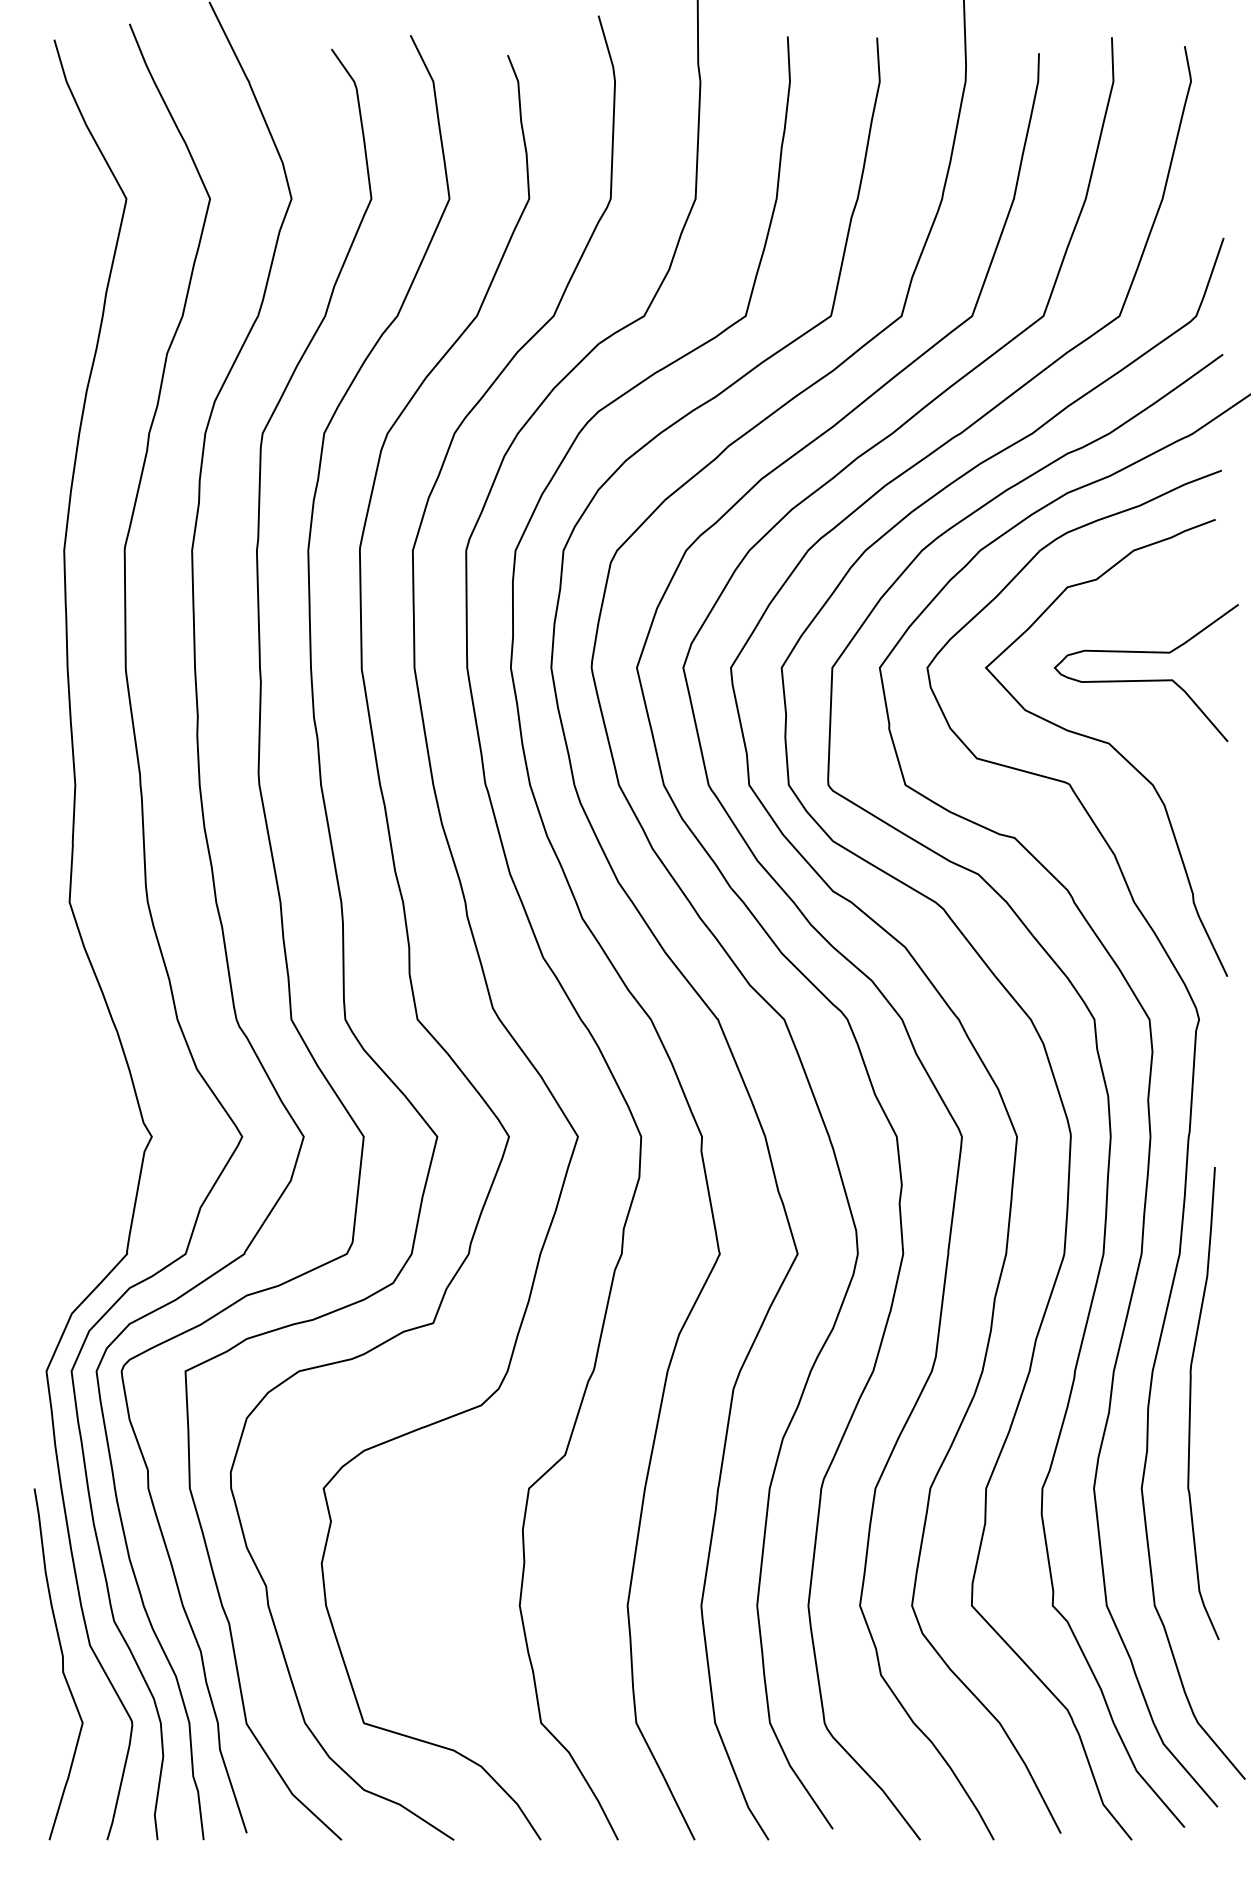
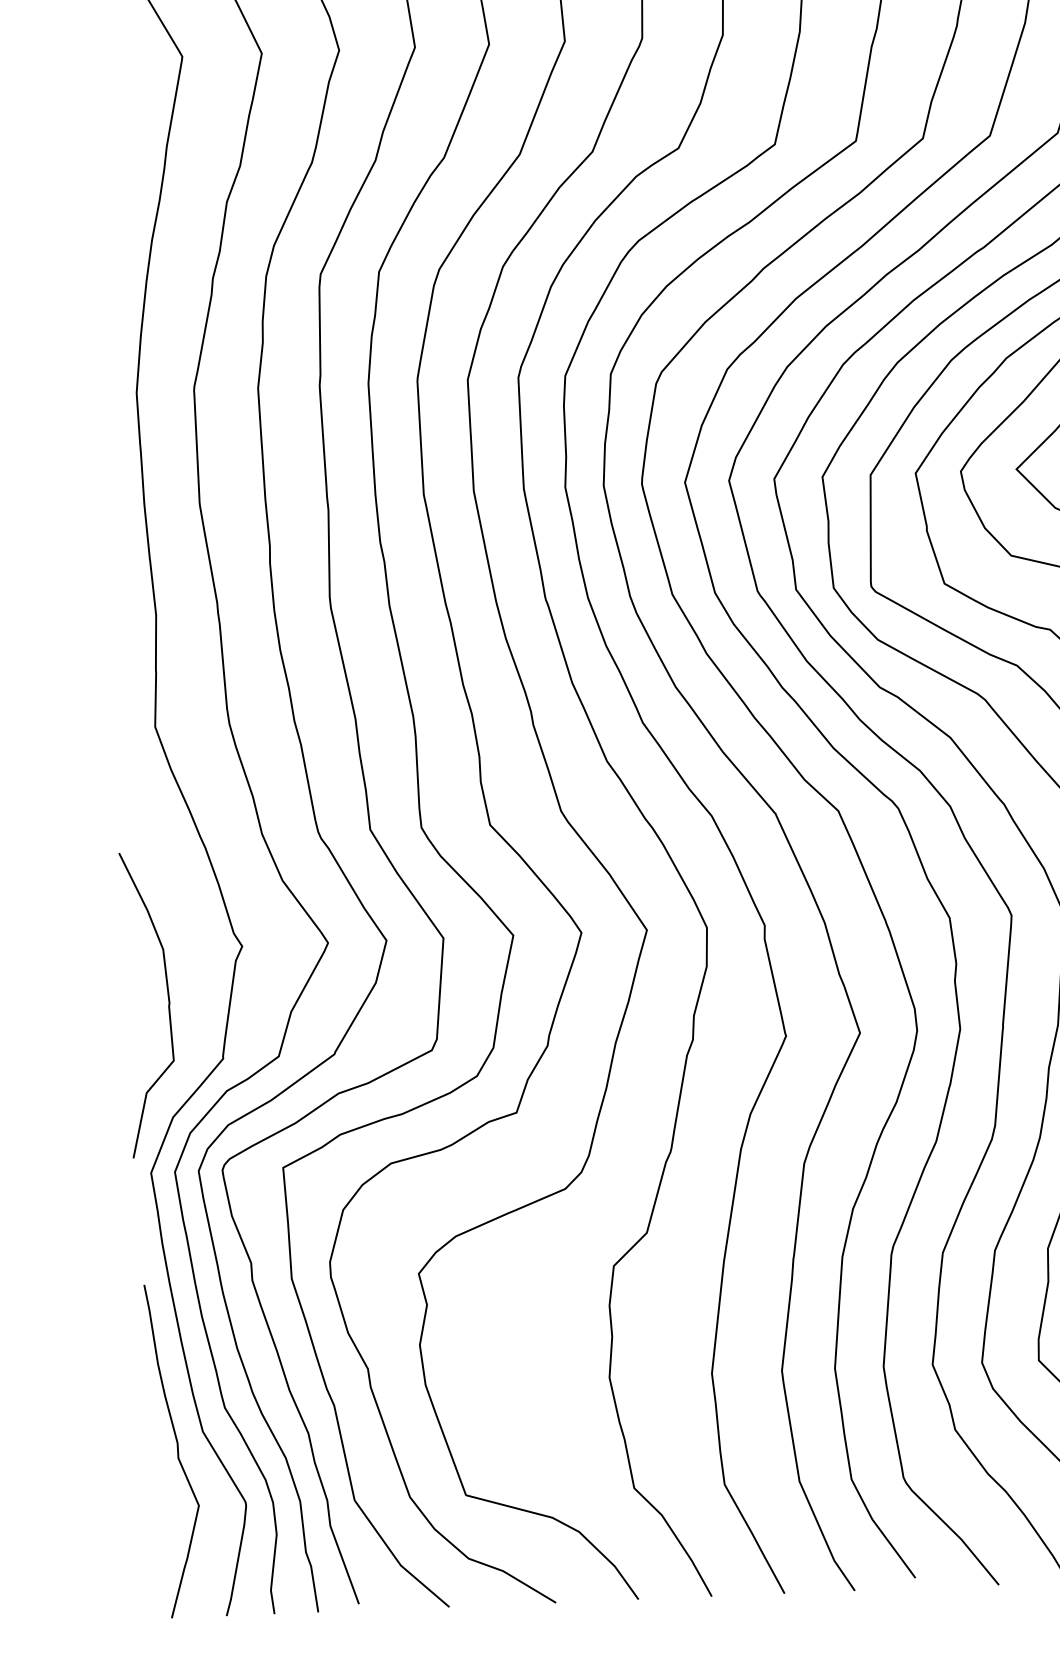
curve: (71, 1194) -> (168, 1004), added

